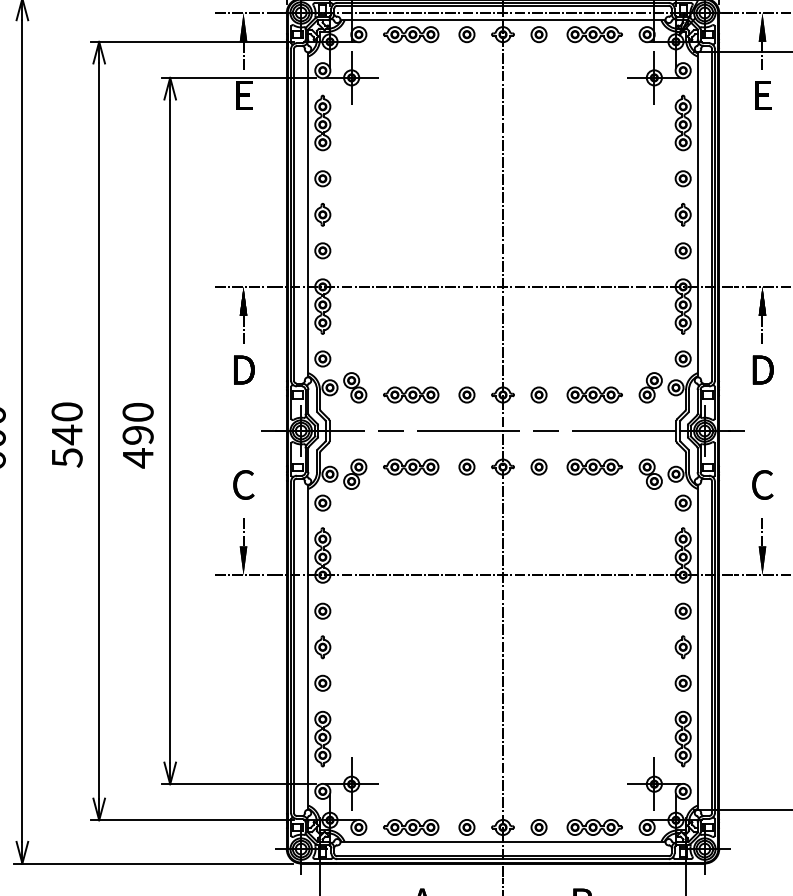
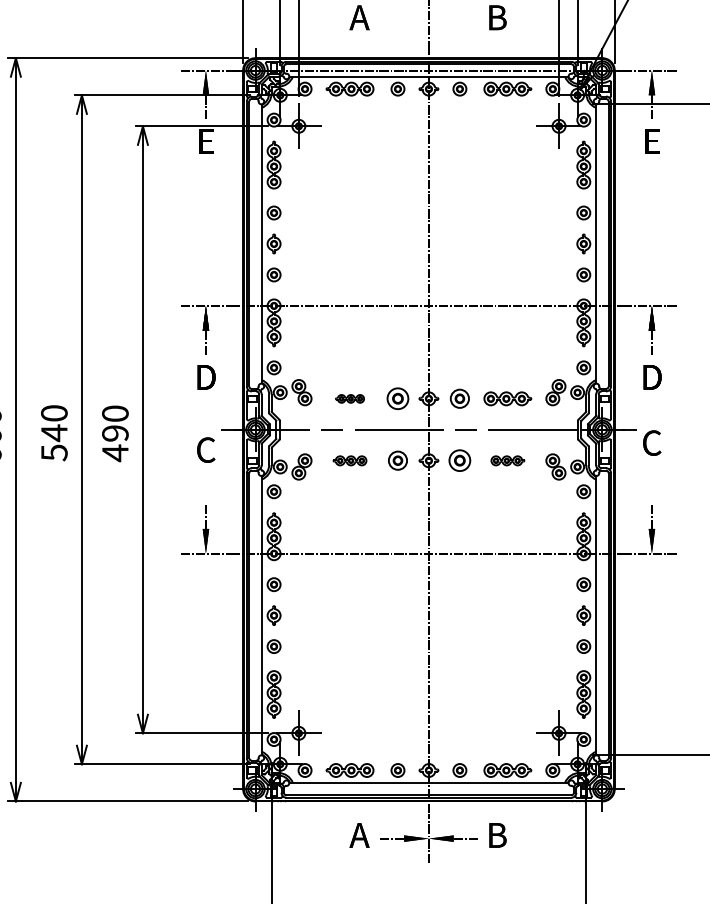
part: (410, 394) -> (349, 398), size x0.6
part: (466, 394) -> (397, 398), size x1.6
part: (538, 394) -> (459, 398), size x1.4
part: (410, 466) -> (349, 460), size x0.7
part: (466, 466) -> (397, 460), size x1.4
part: (538, 466) -> (459, 460), size x1.6
part: (594, 466) -> (507, 460), size x0.7
text: (244, 484) -> (206, 449), moved
text: (763, 484) -> (652, 442), moved

